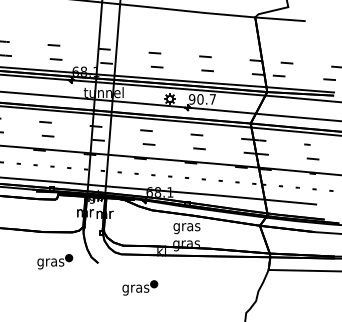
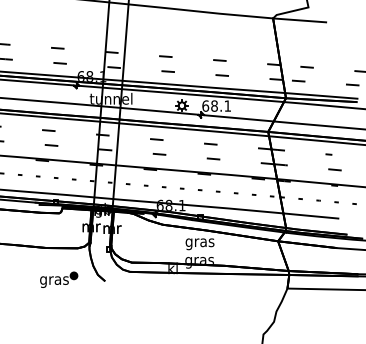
text: (202, 98) -> (216, 105), 90.7 -> 68.1
part: (140, 287) -> (150, 307), removed

